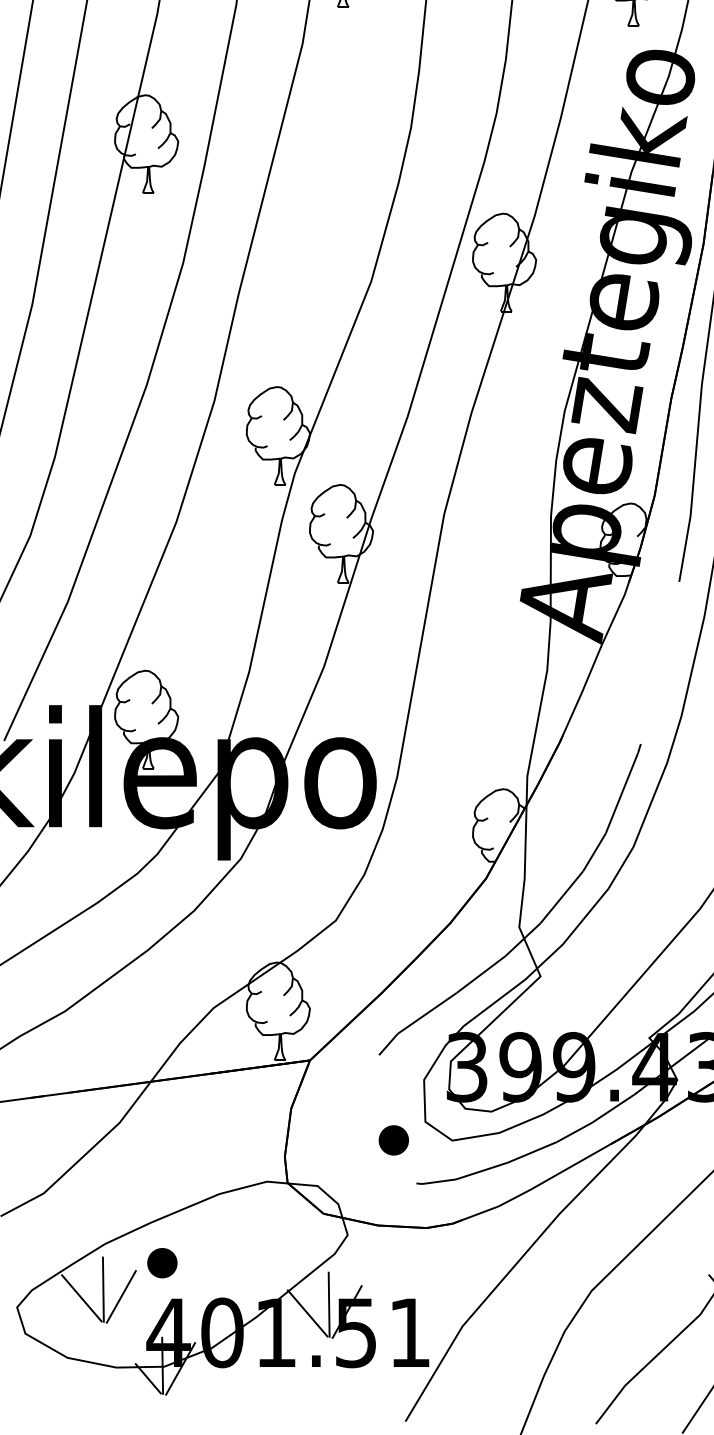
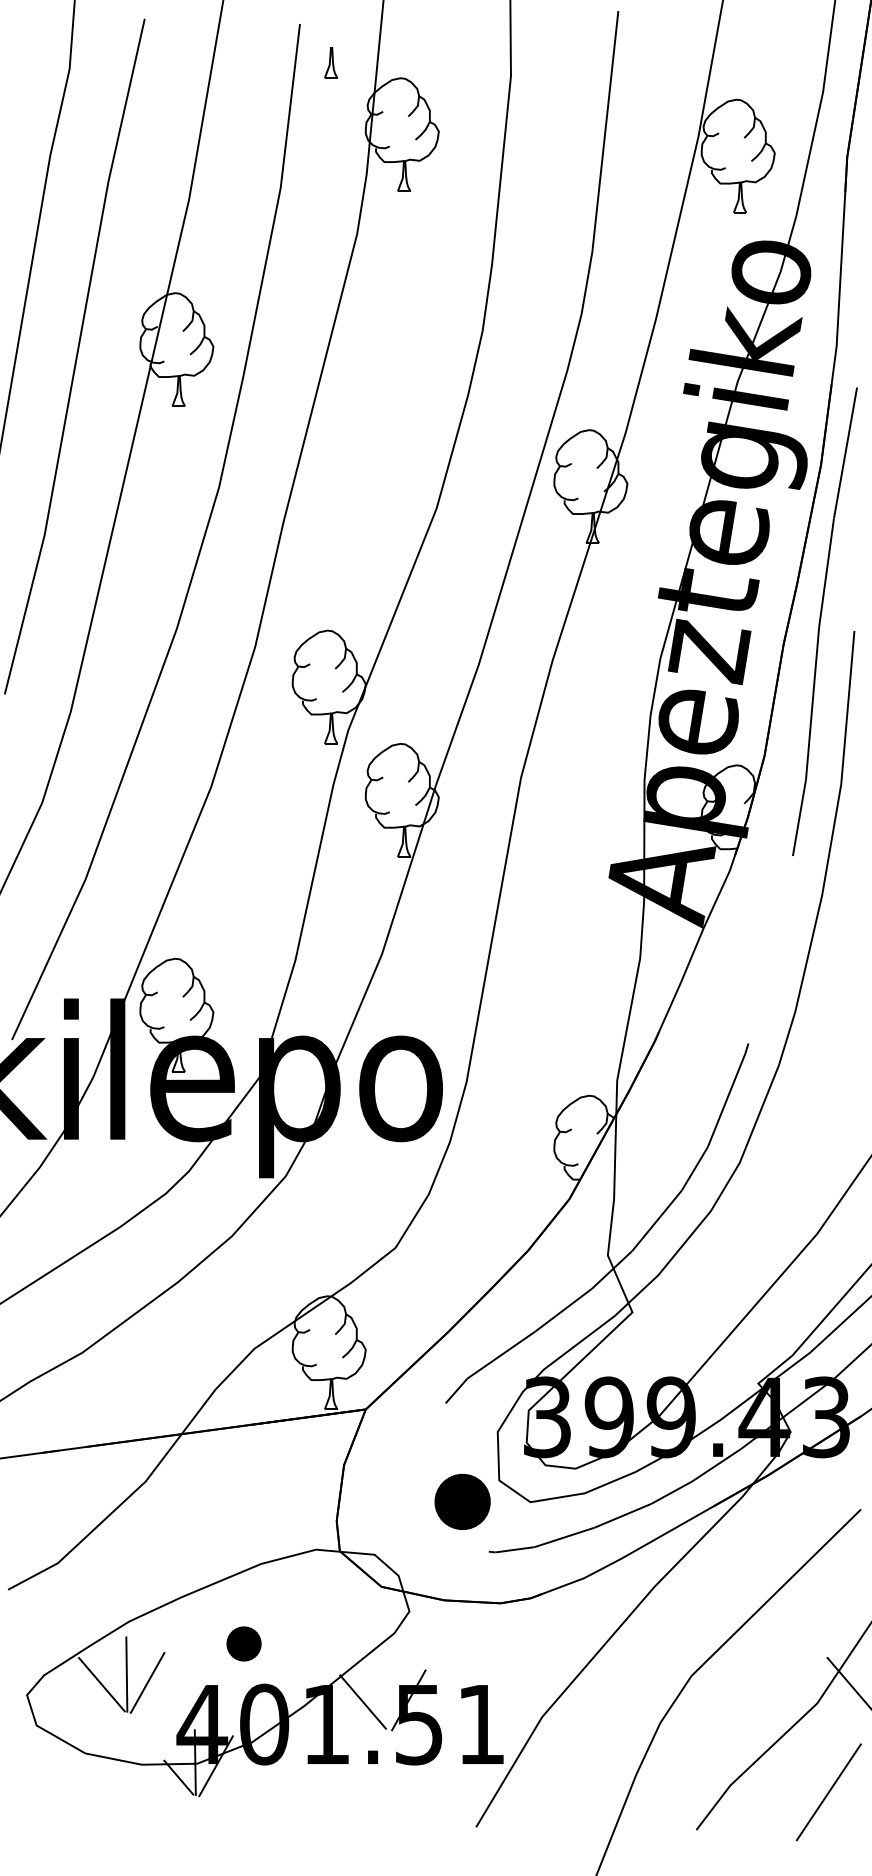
part: (393, 1140) -> (462, 1501), size x1.6
part: (161, 1262) -> (243, 1643), moved
line: (328, 1304) -> (387, 1691), removed

